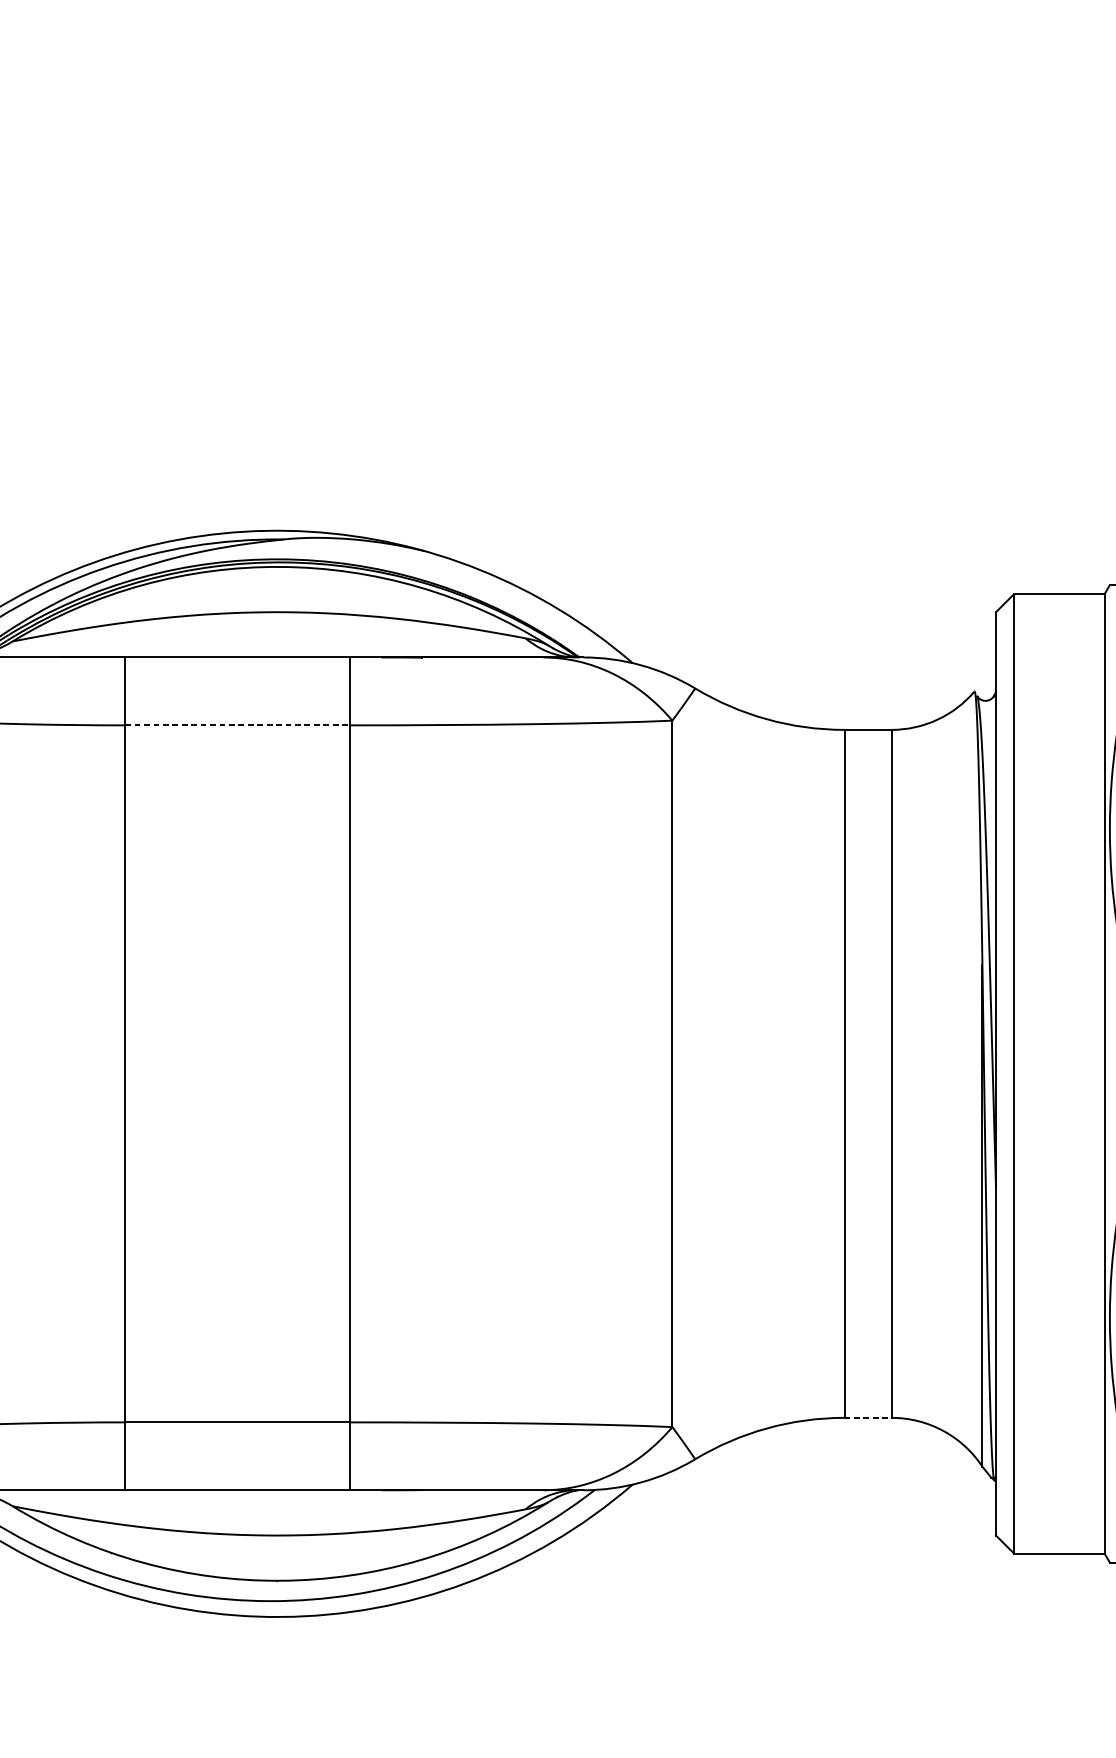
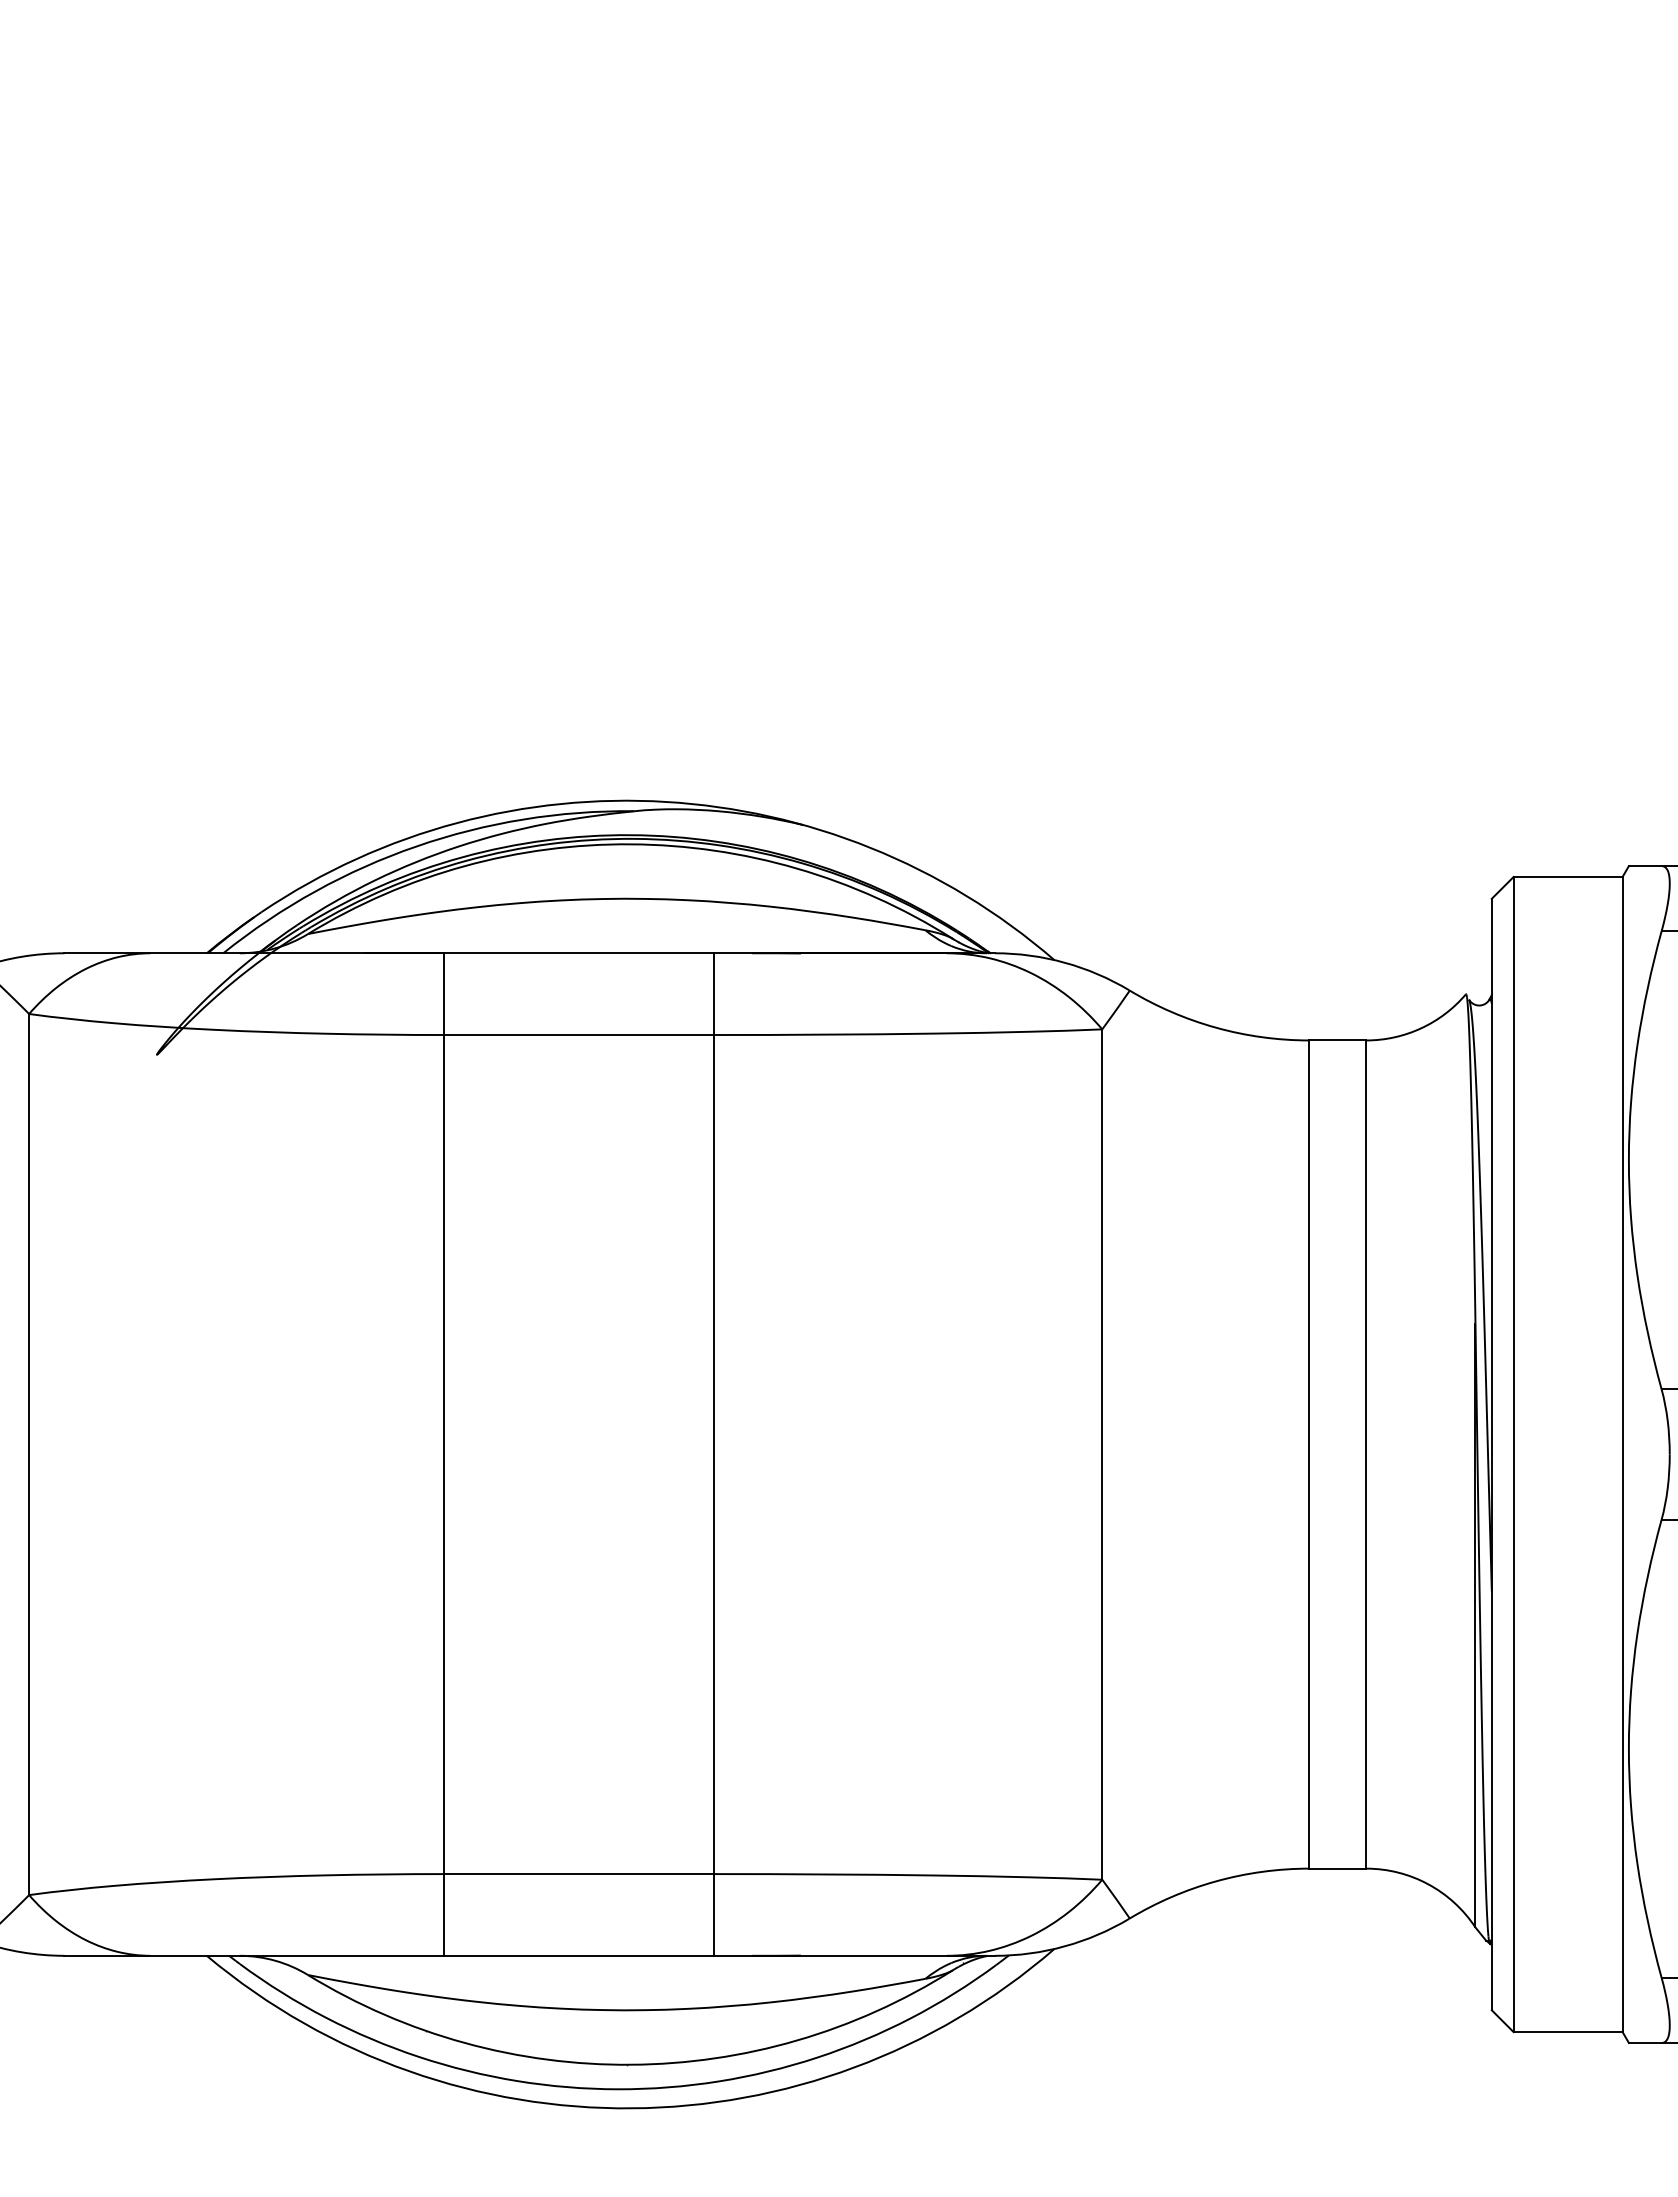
line: (238, 725) -> (579, 1035), dashed -> solid
line: (868, 1417) -> (1338, 1868), dashed -> solid

